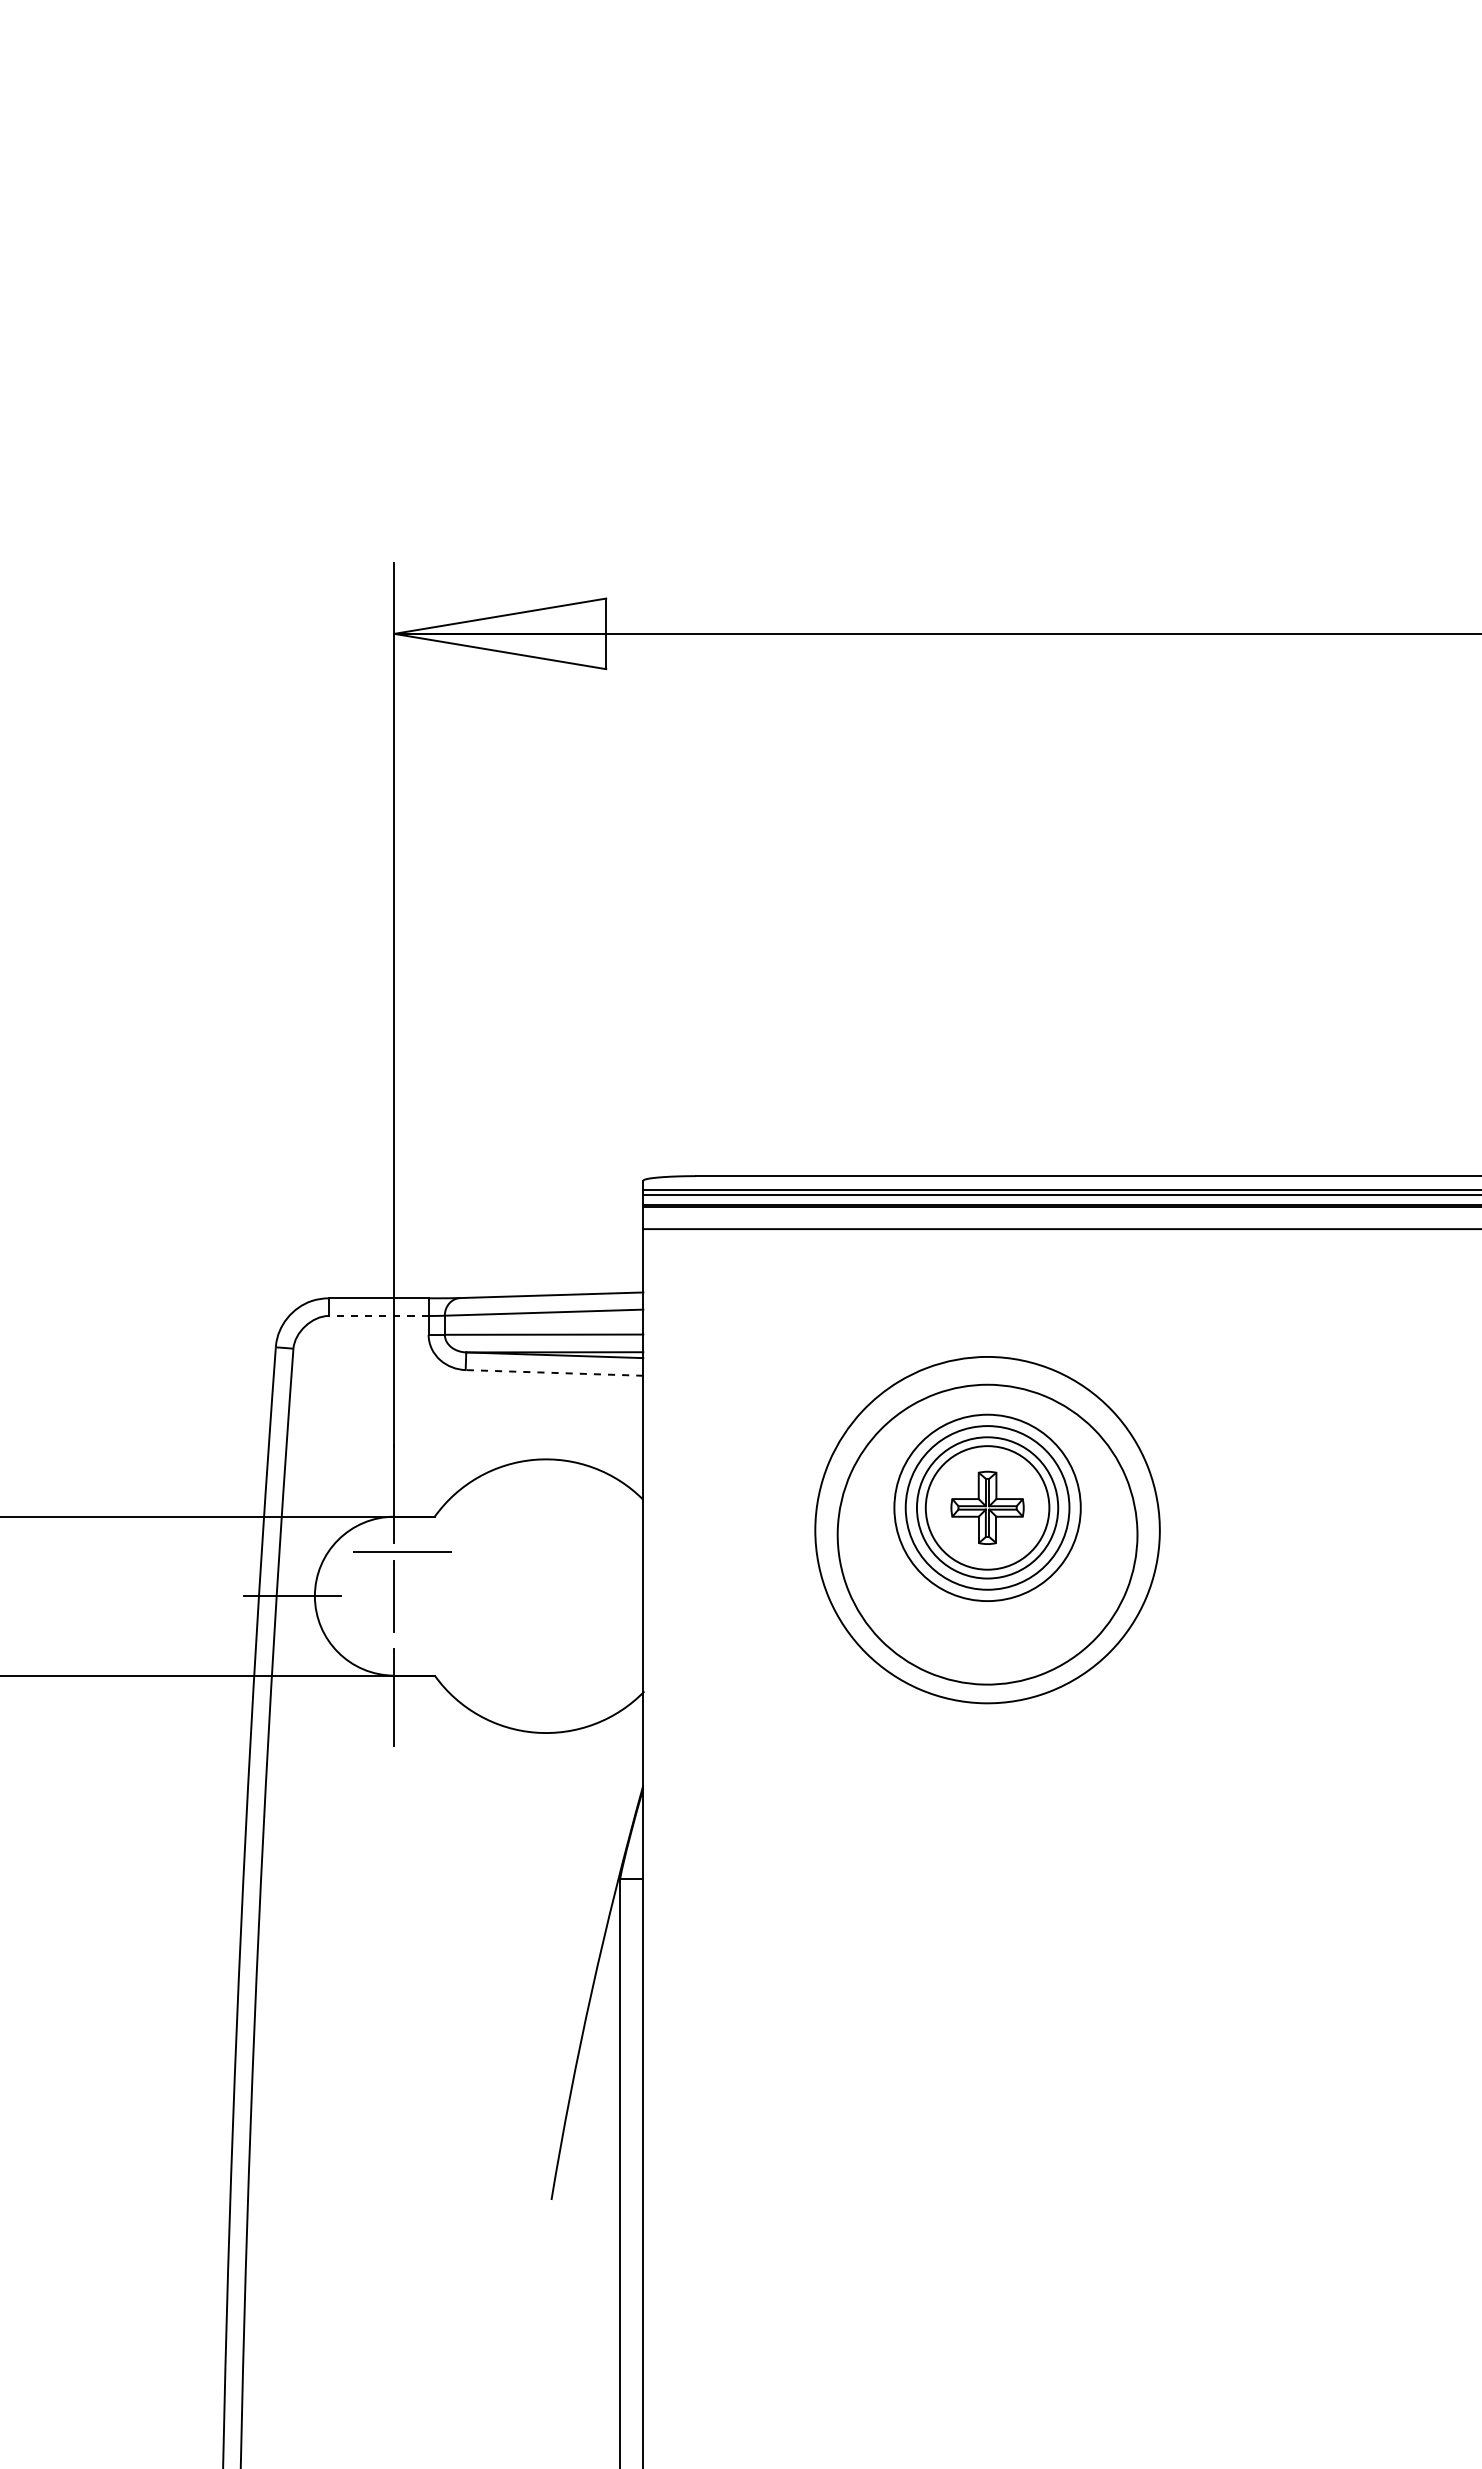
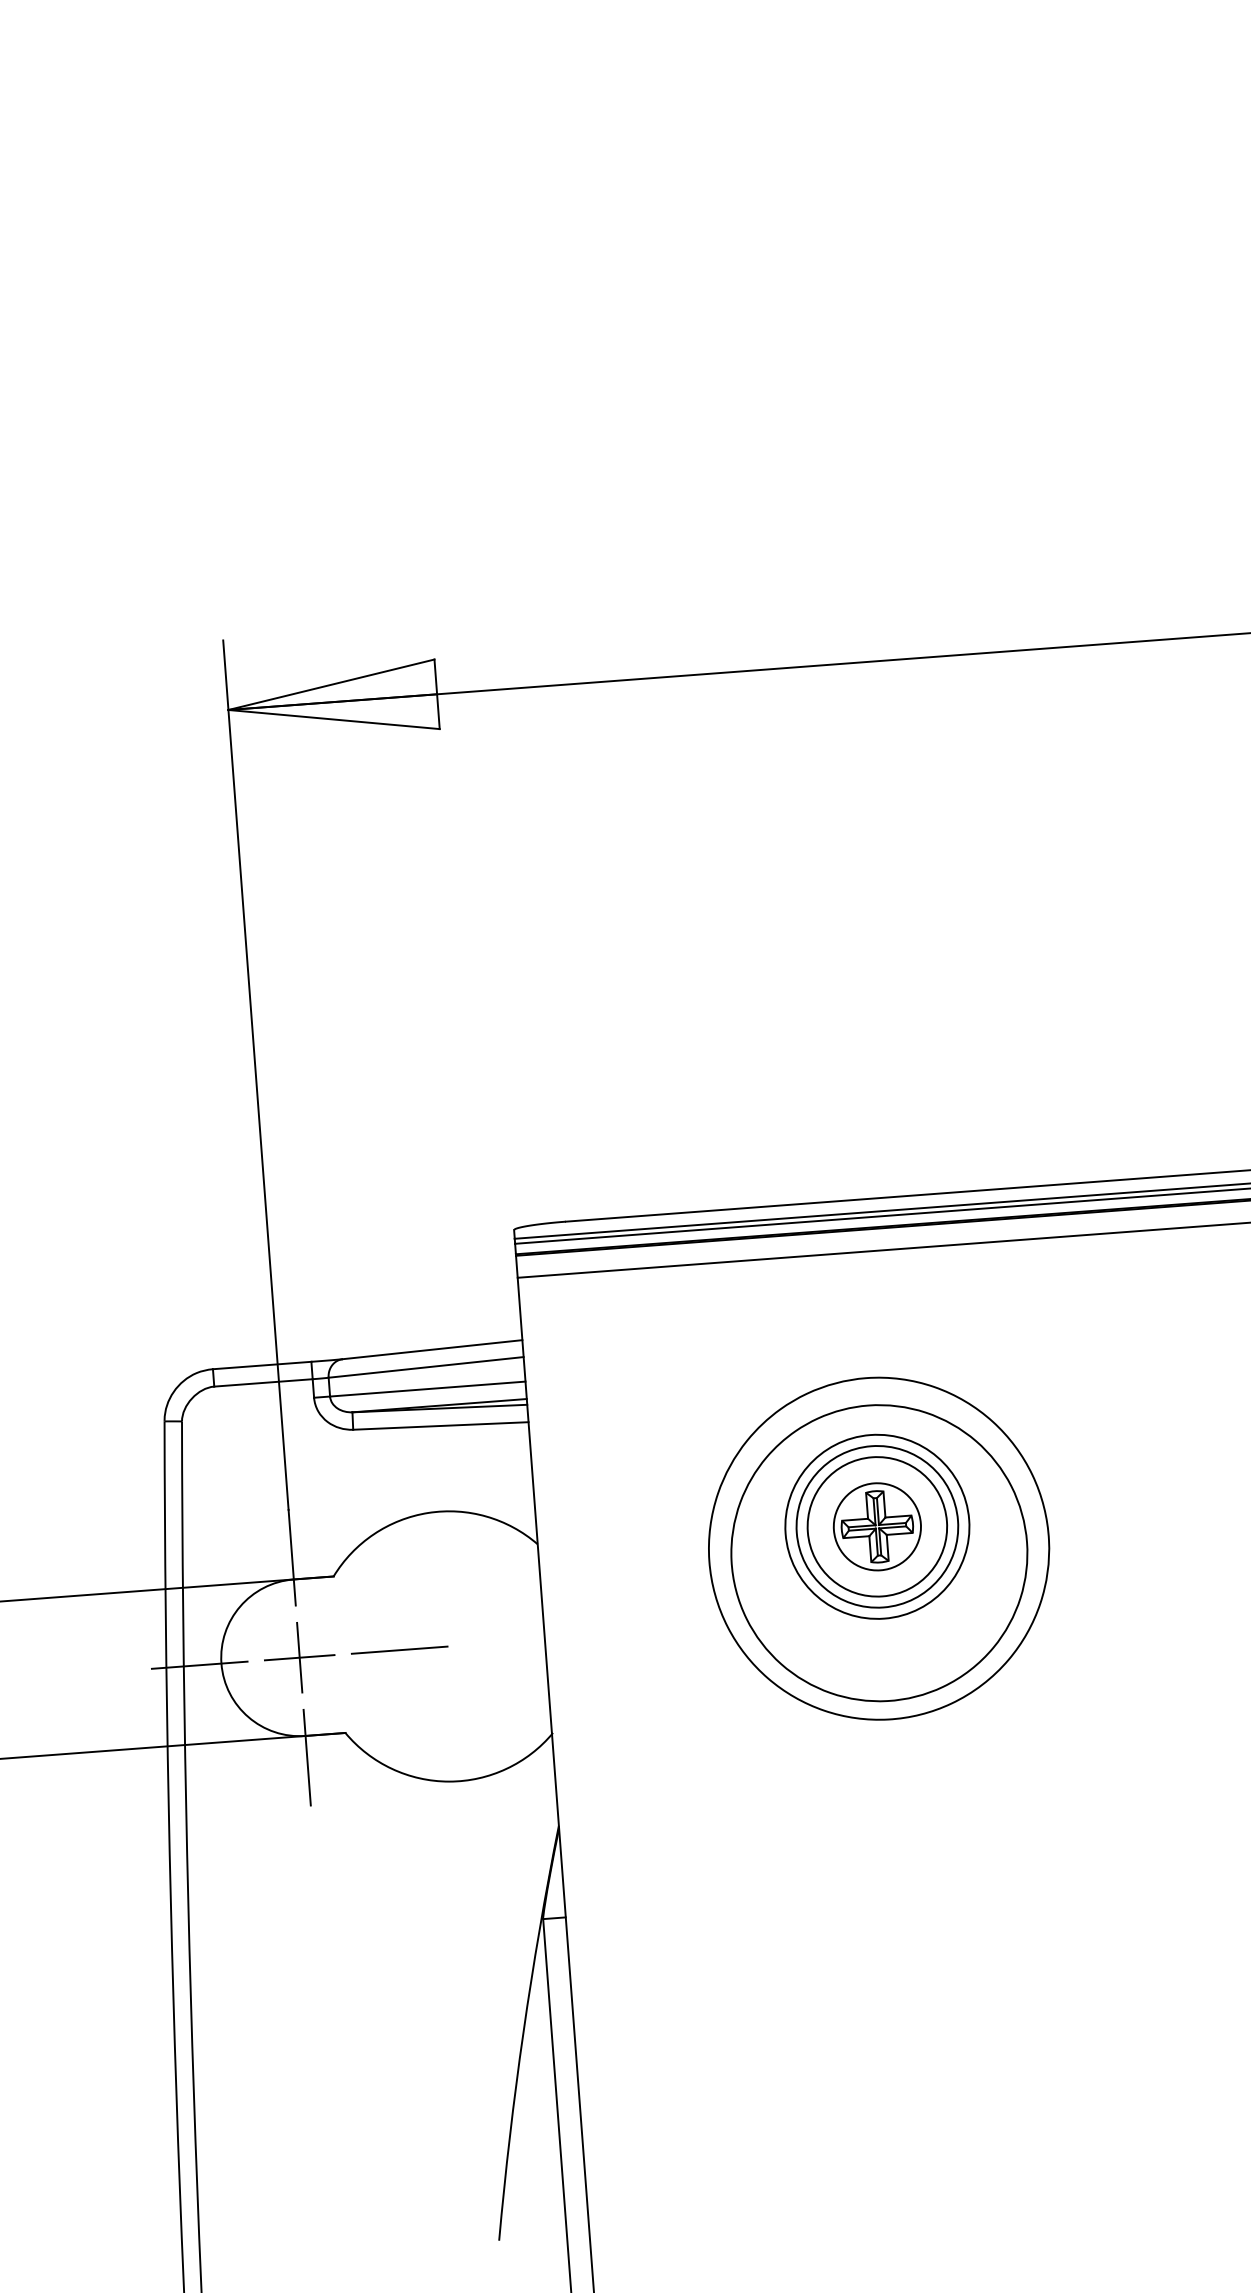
line: (378, 1315) -> (263, 1382), dashed -> solid
line: (554, 1372) -> (440, 1425), dashed -> solid
circle: (987, 1507) -> (877, 1526), size x0.71
line: (402, 1551) -> (399, 1649), moved
line: (394, 1596) -> (299, 1657), added

